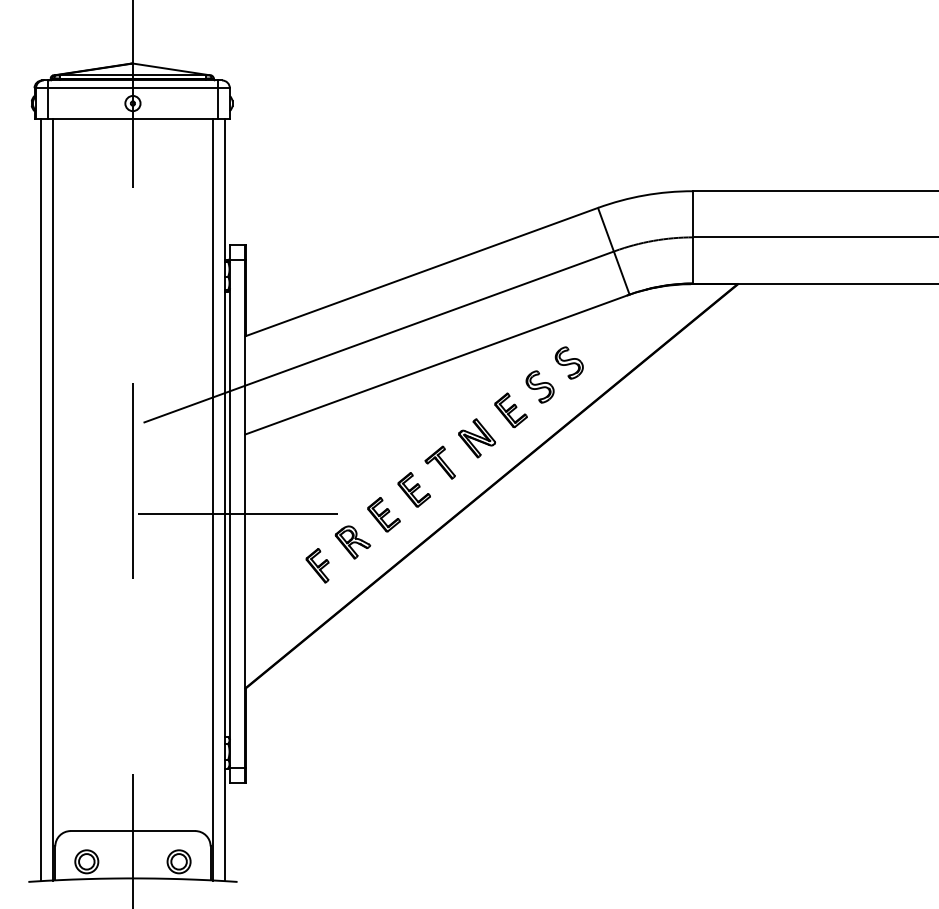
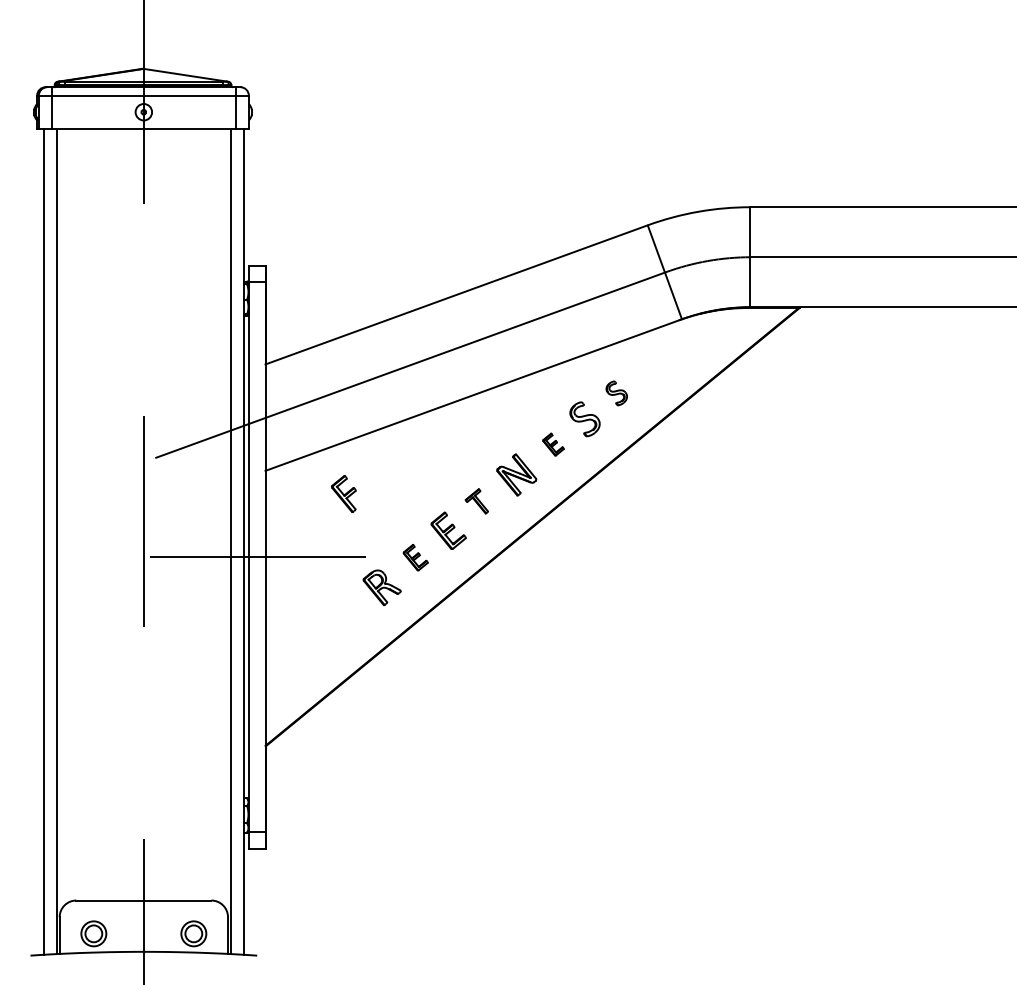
part: (569, 363) -> (616, 393), size x0.7
part: (511, 410) -> (553, 444), size x0.6
part: (439, 462) -> (476, 501), size x0.7
part: (383, 514) -> (415, 557), size x0.7
part: (317, 566) -> (343, 494), moved

